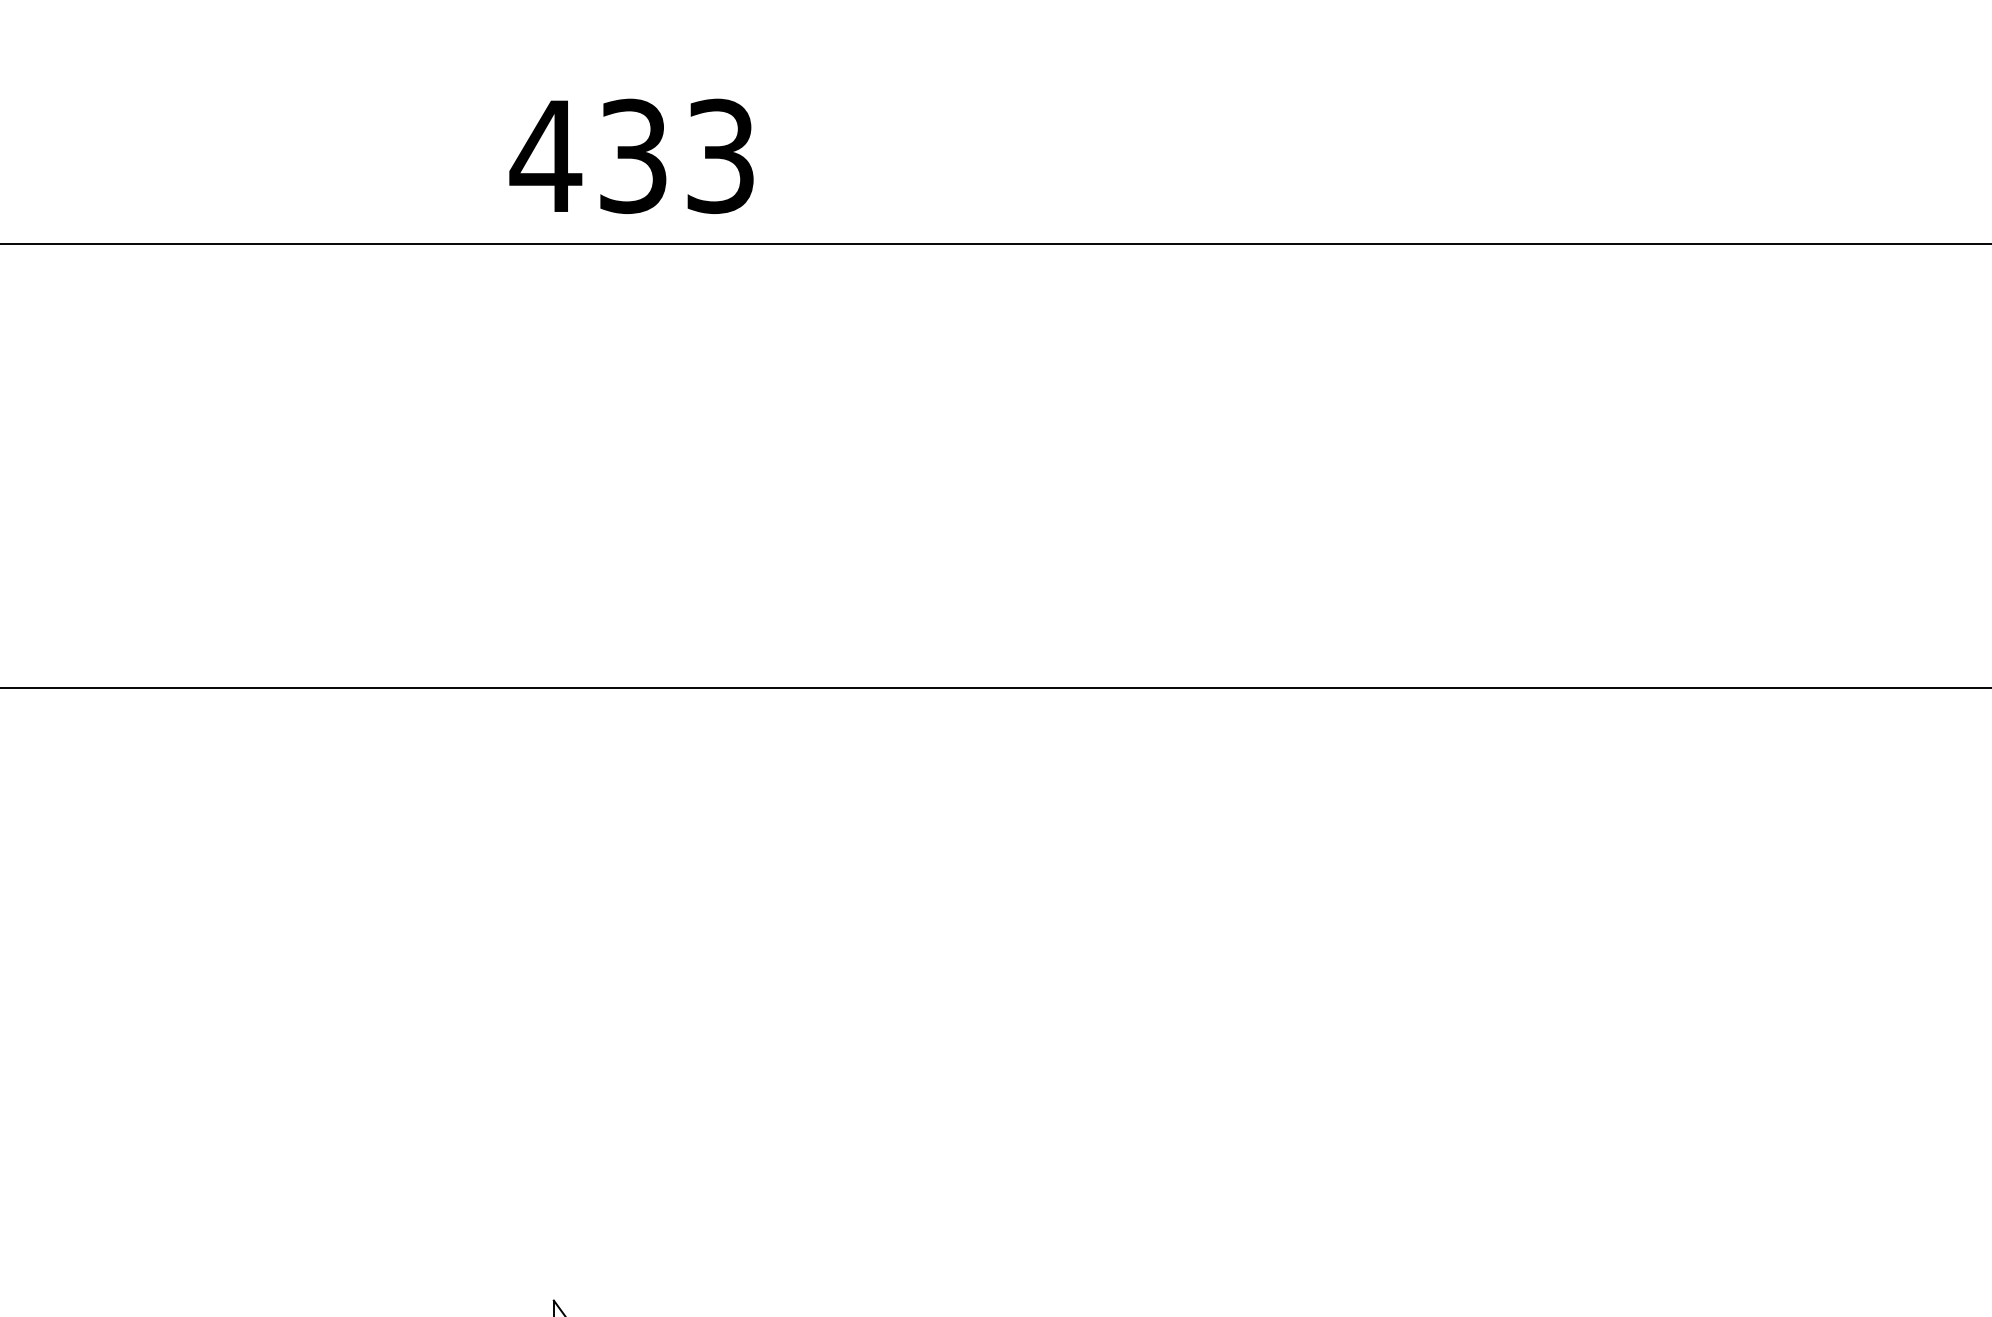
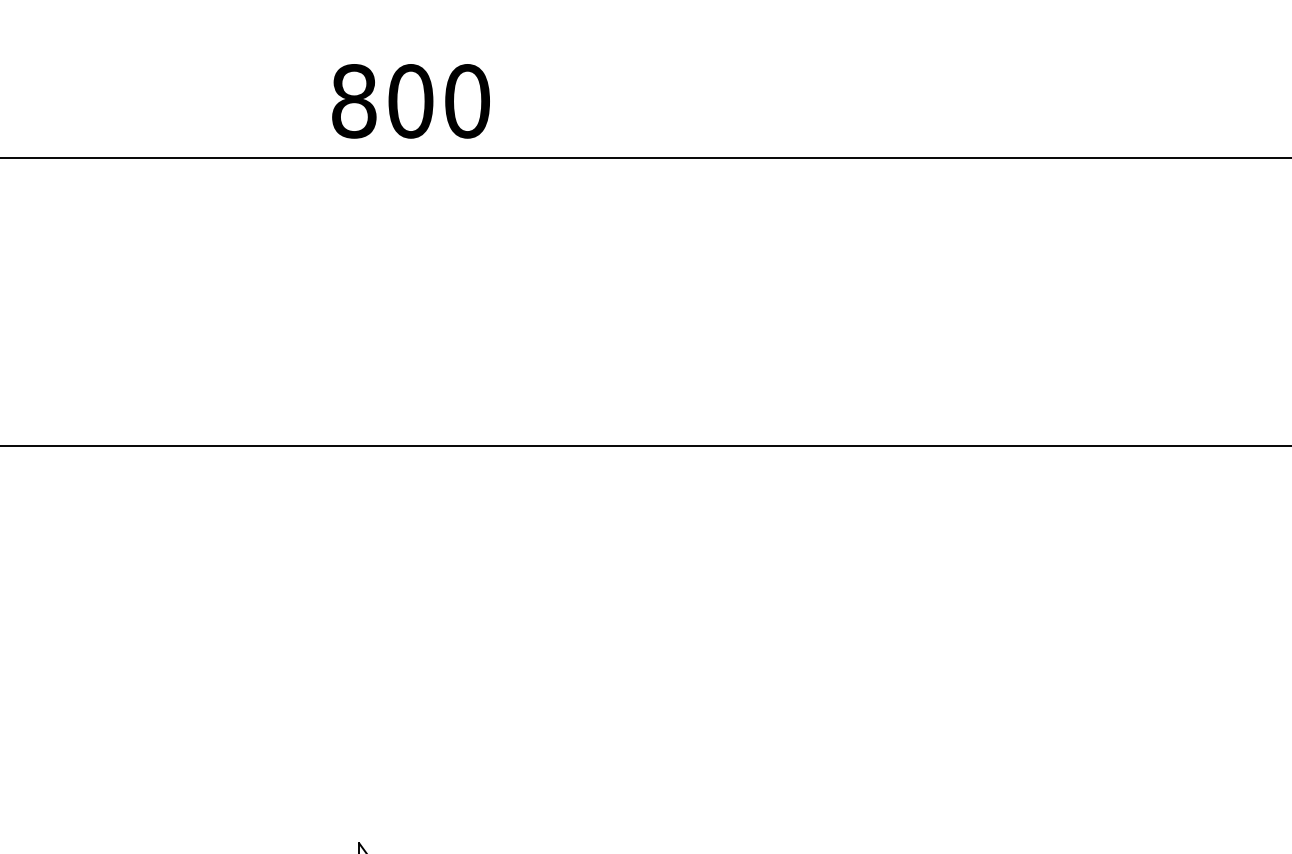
text: (631, 156) -> (409, 101), 433 -> 800

